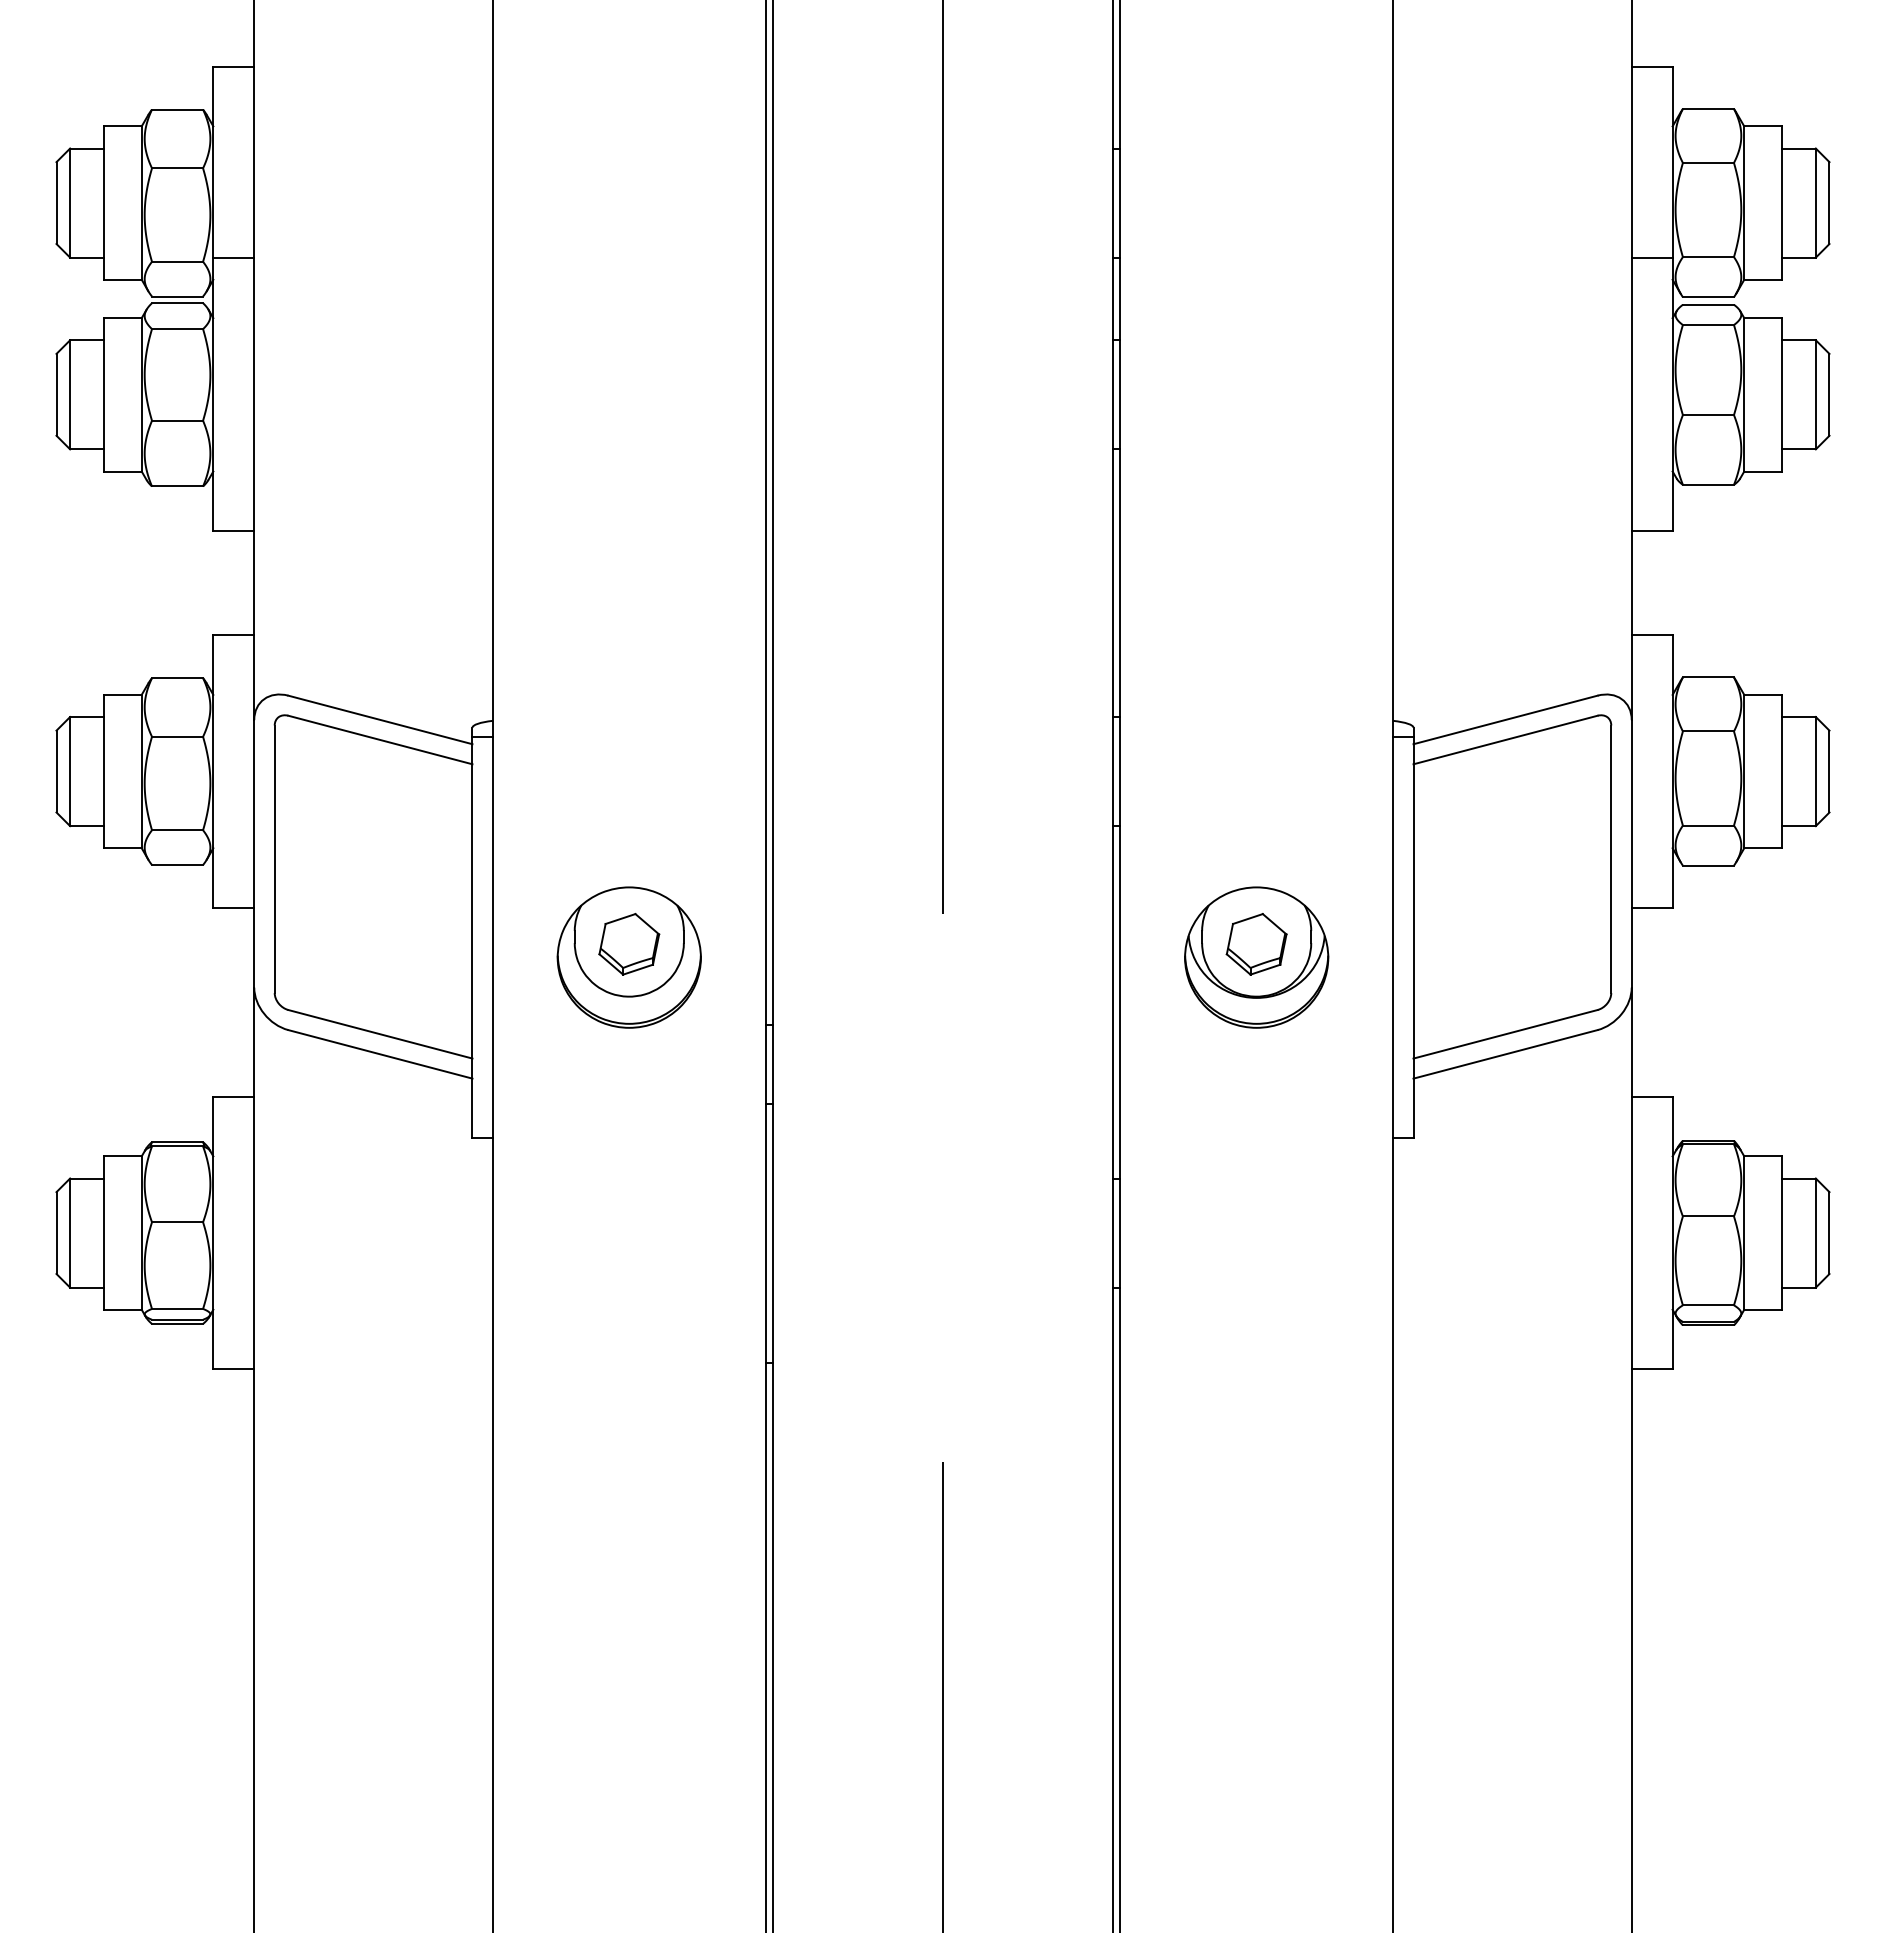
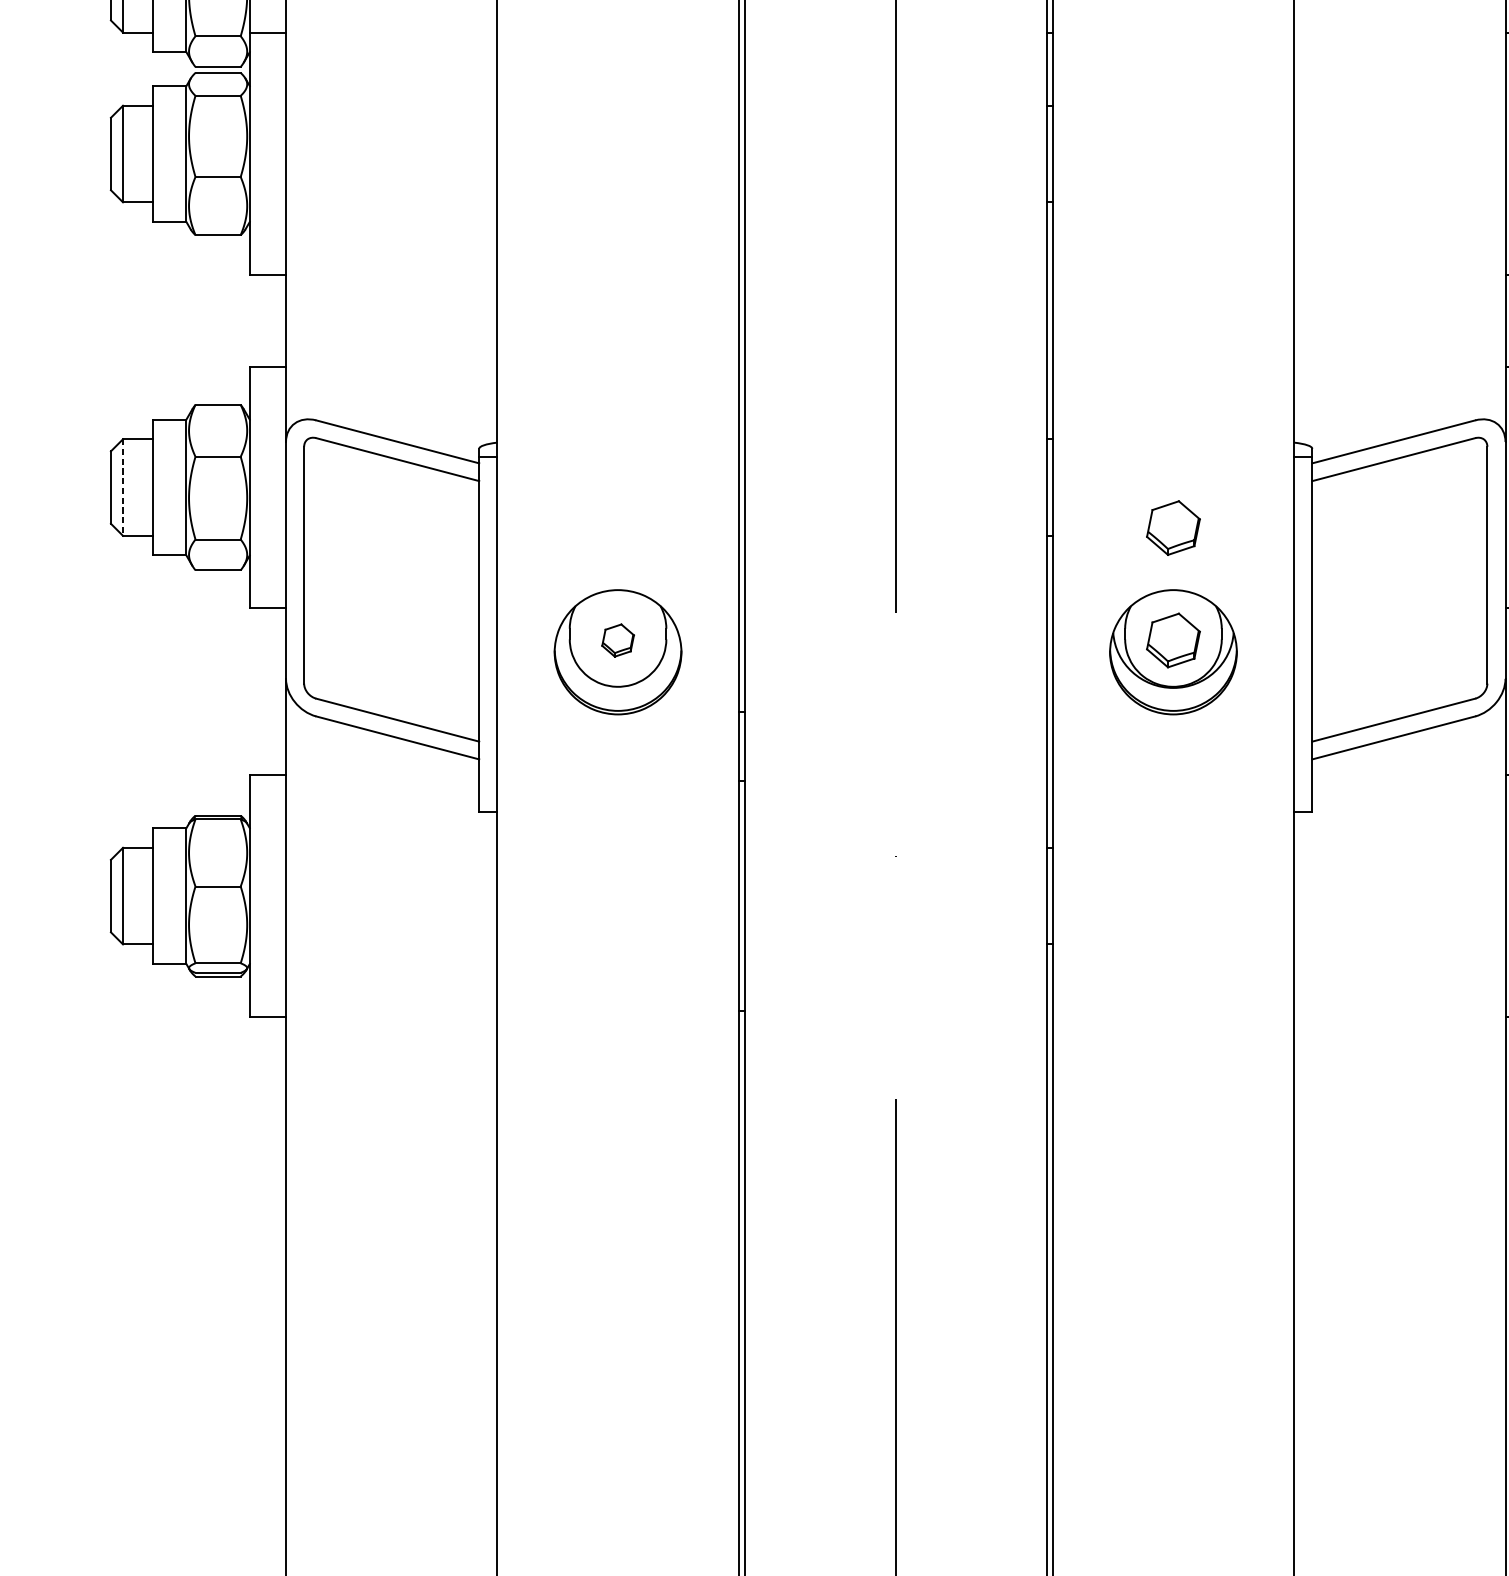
line: (70, 771) -> (123, 487), solid -> dashed
part: (1256, 817) -> (1173, 528), added
part: (629, 944) -> (618, 640), size x0.6

